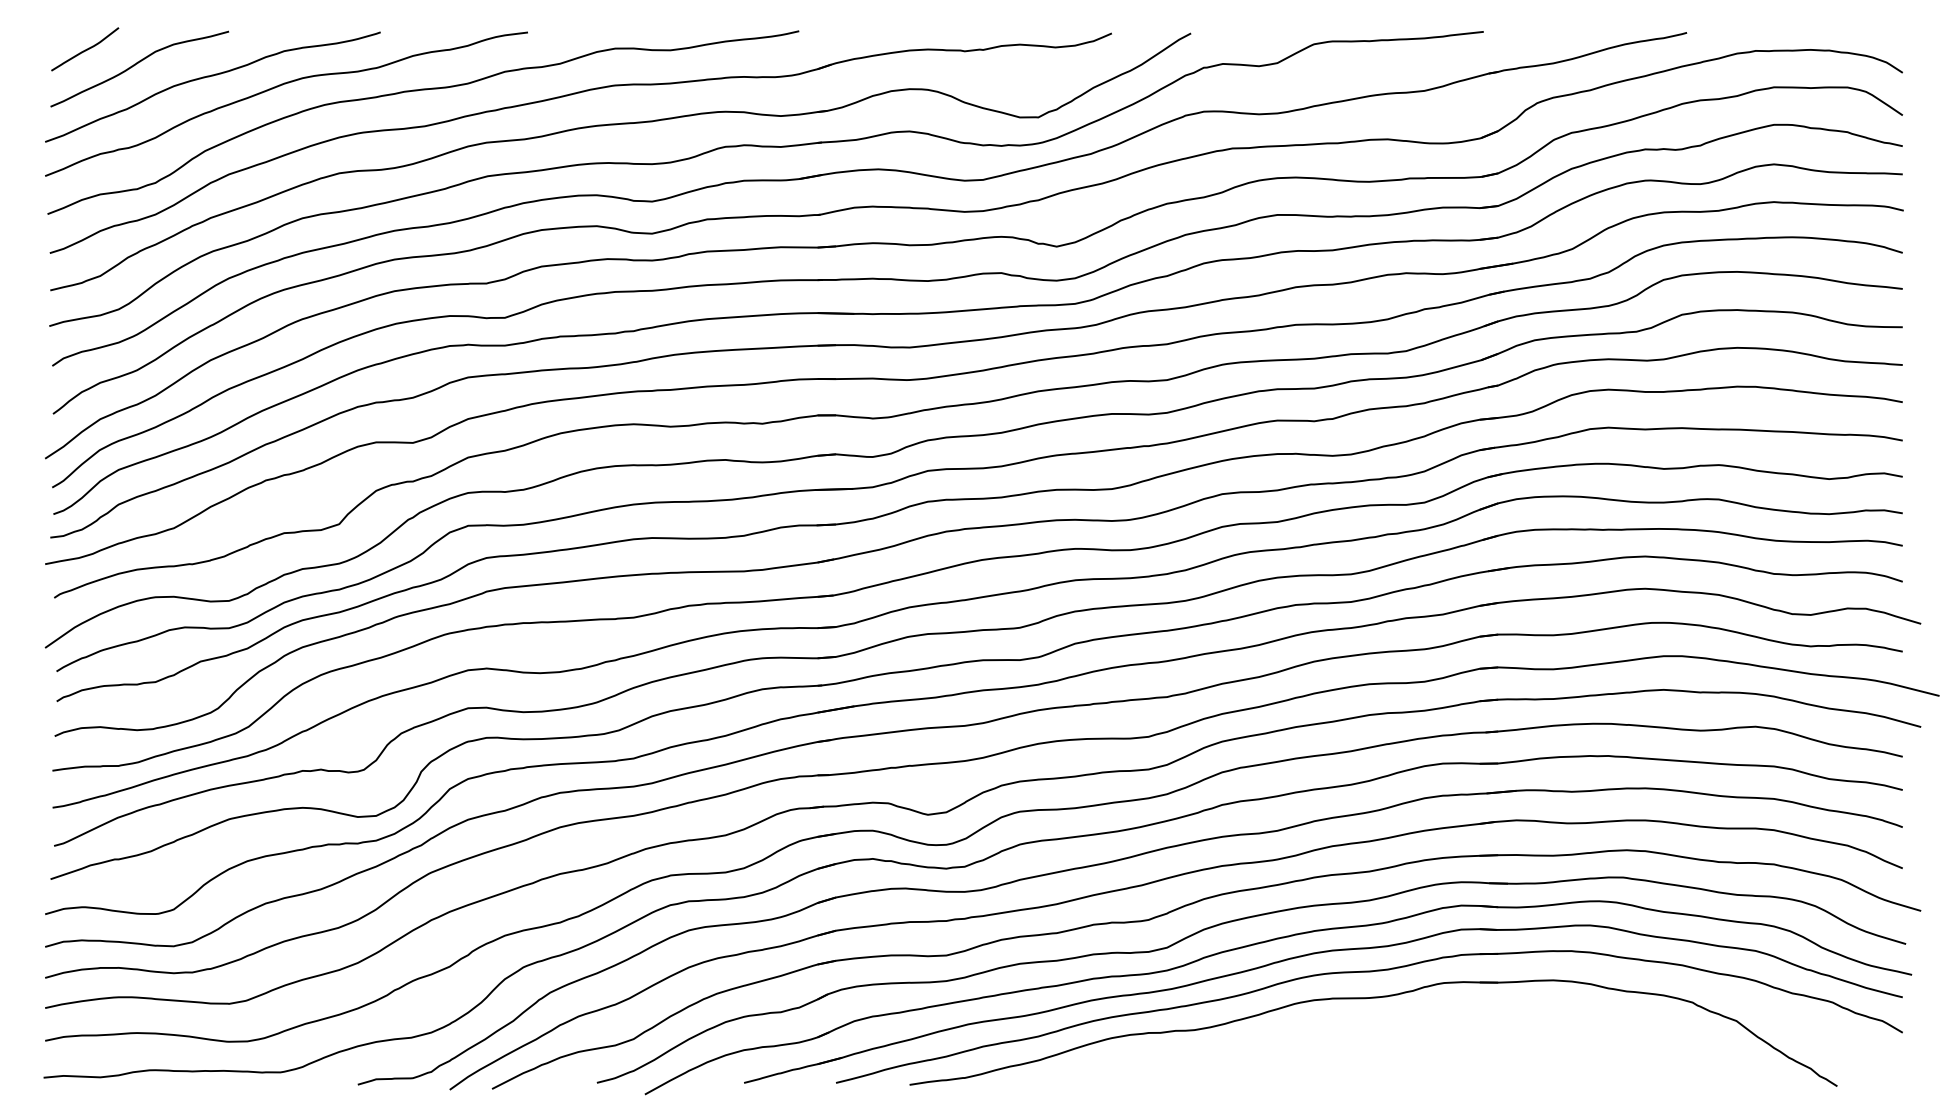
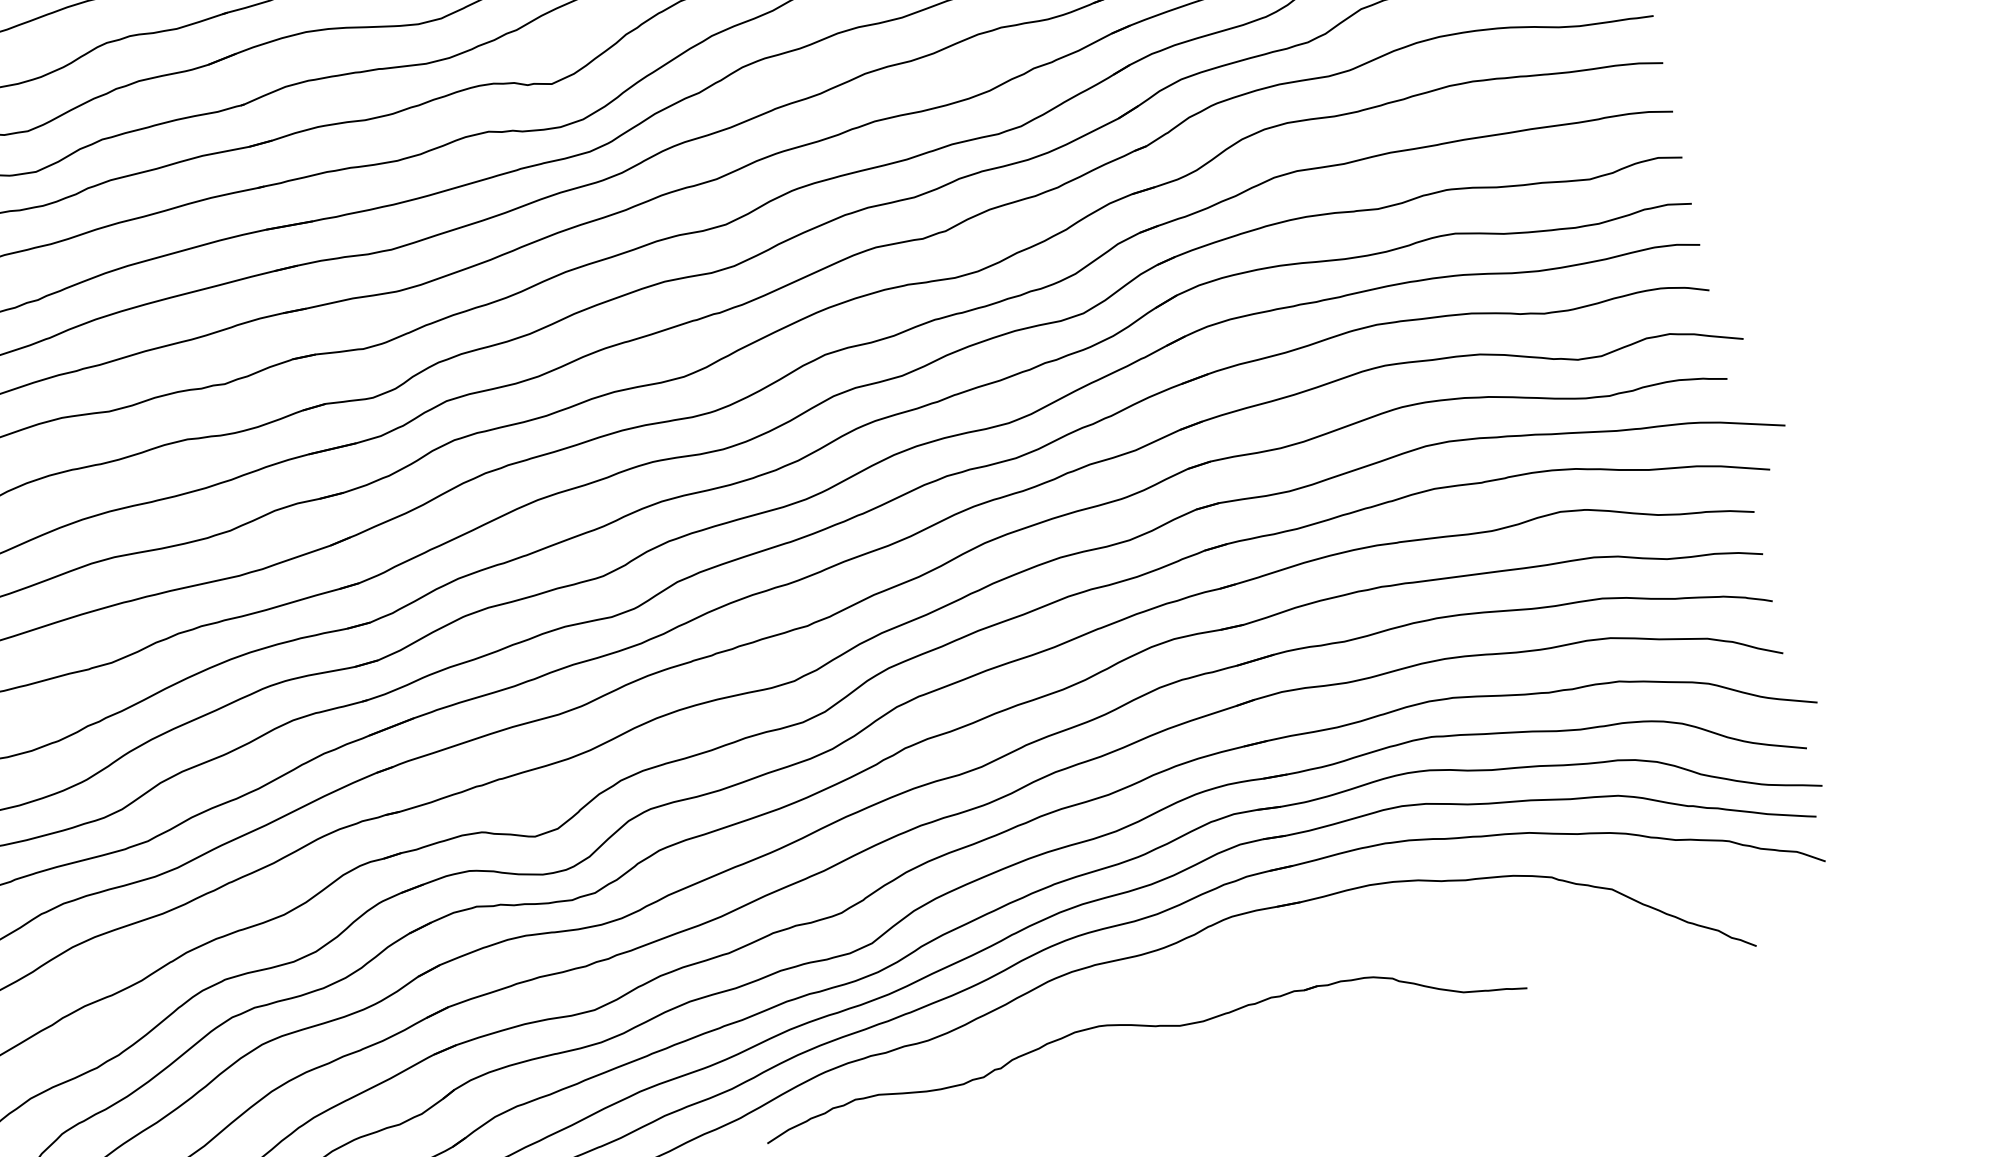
part: (1357, 1052) -> (1140, 1026), added

